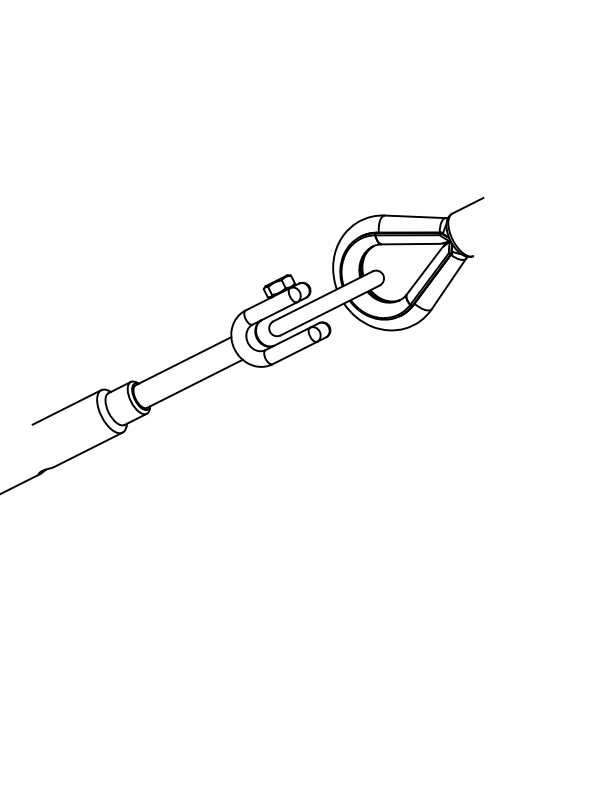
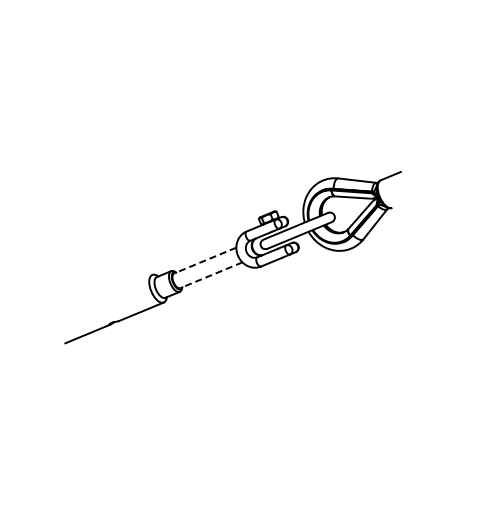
line: (183, 361) -> (205, 260), solid -> dashed
line: (195, 384) -> (211, 275), solid -> dashed
line: (66, 406) -> (129, 283), removed

